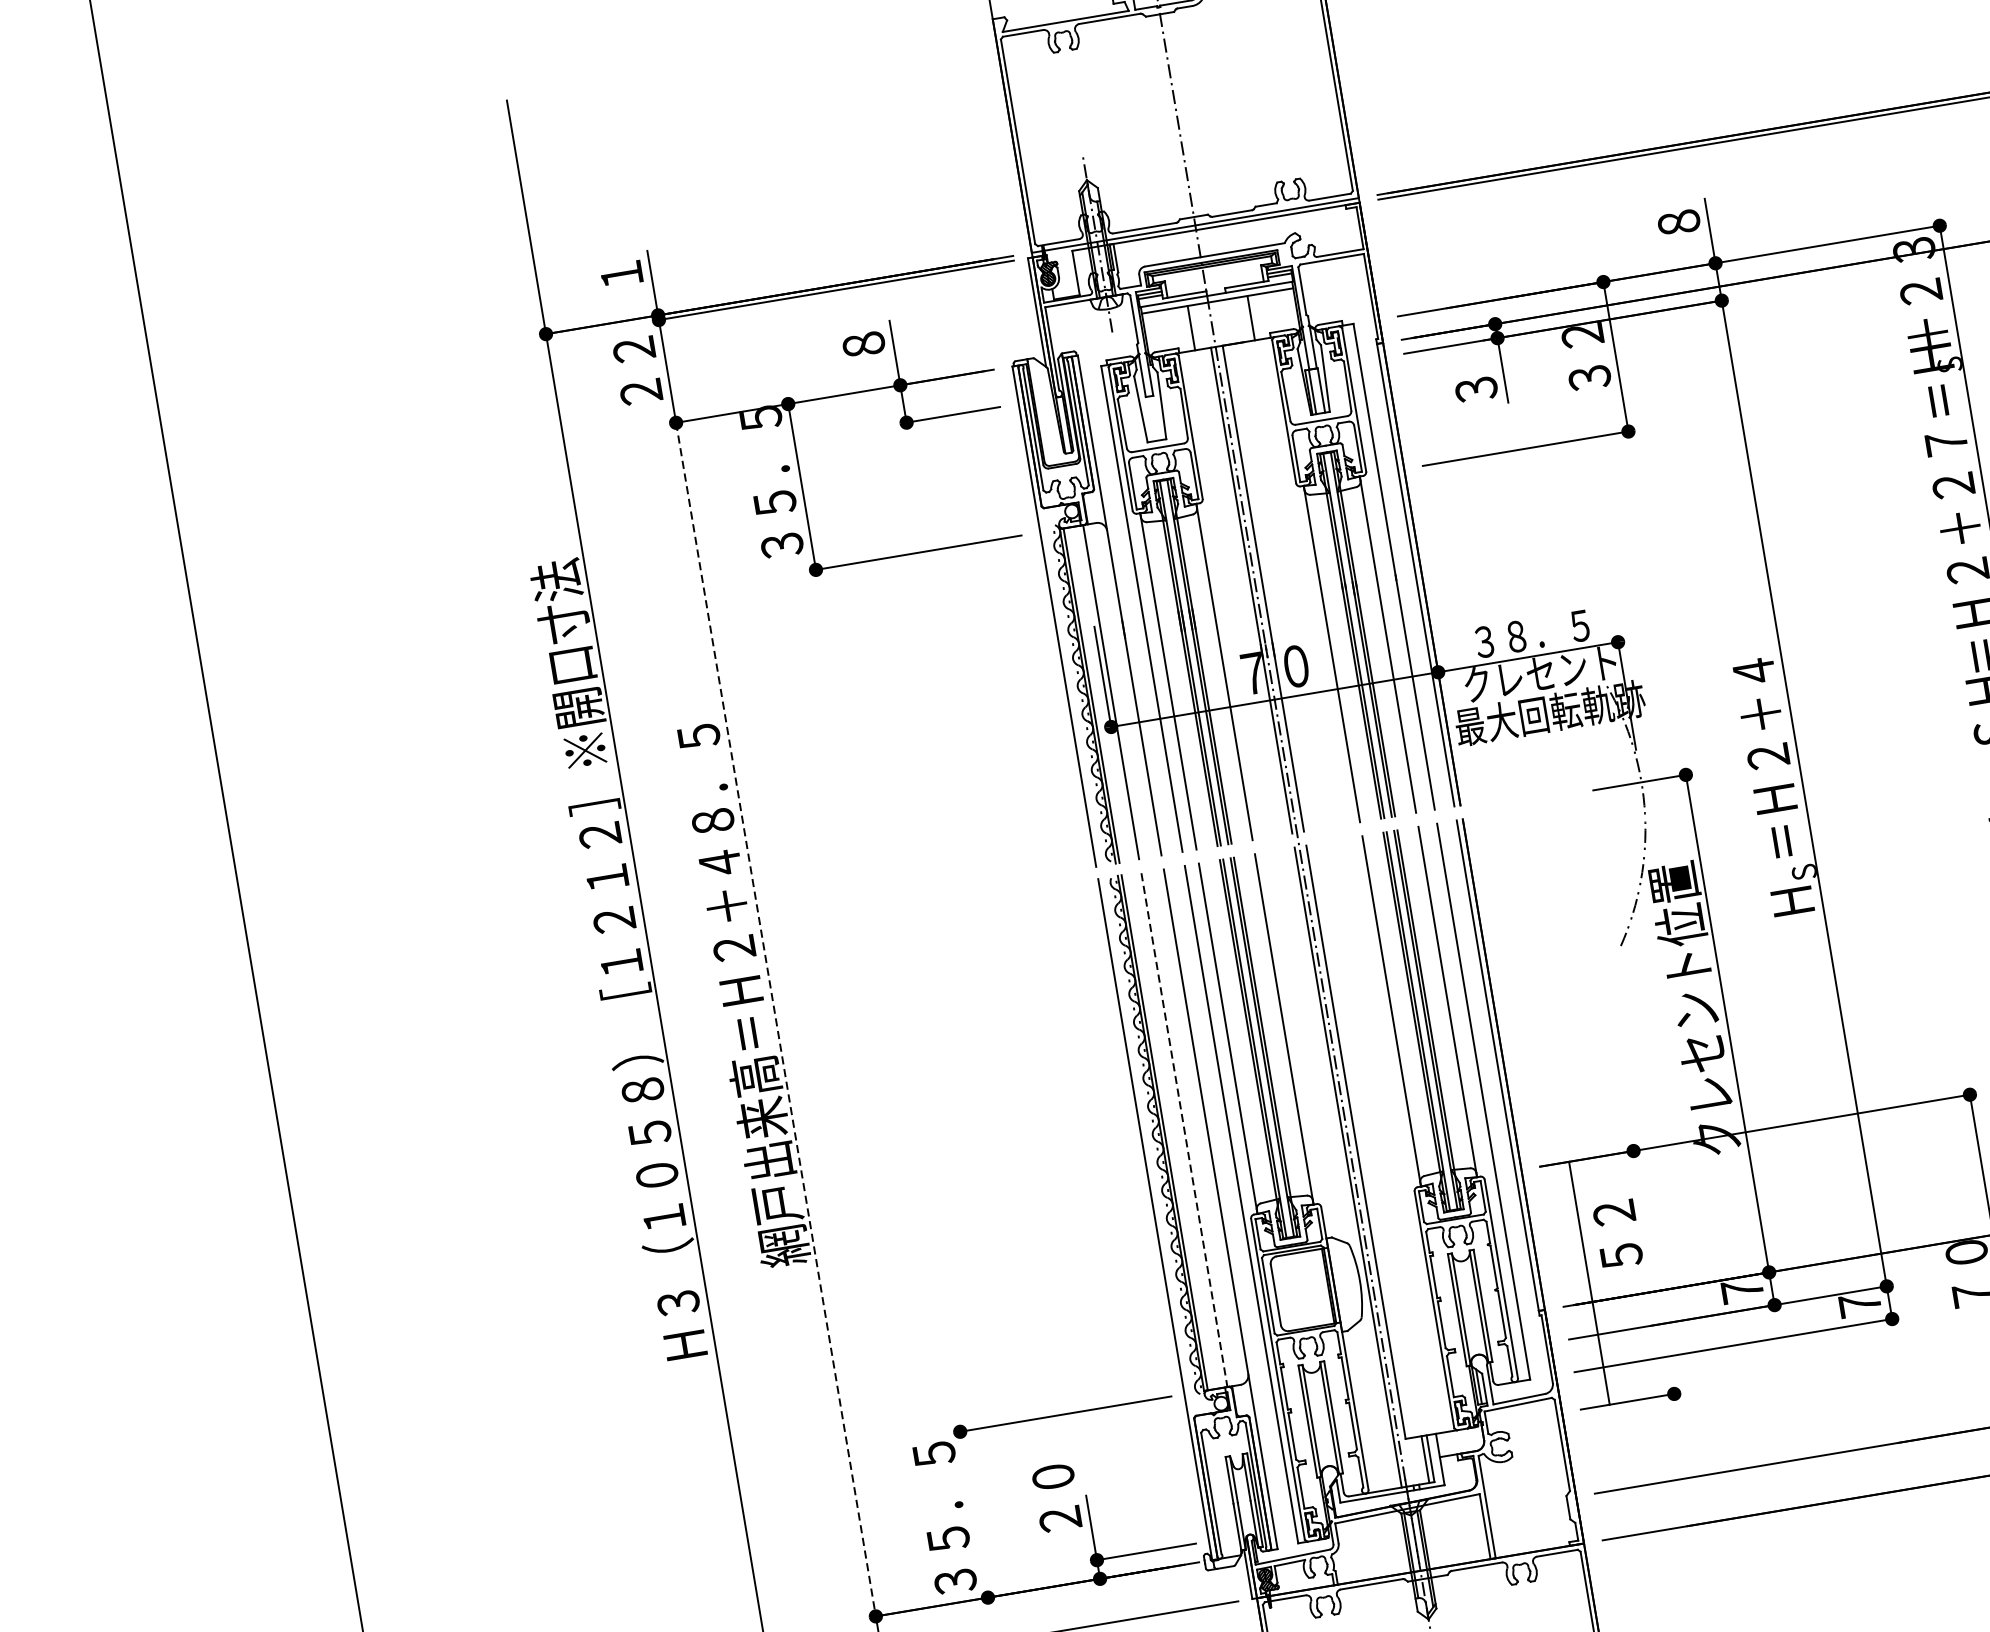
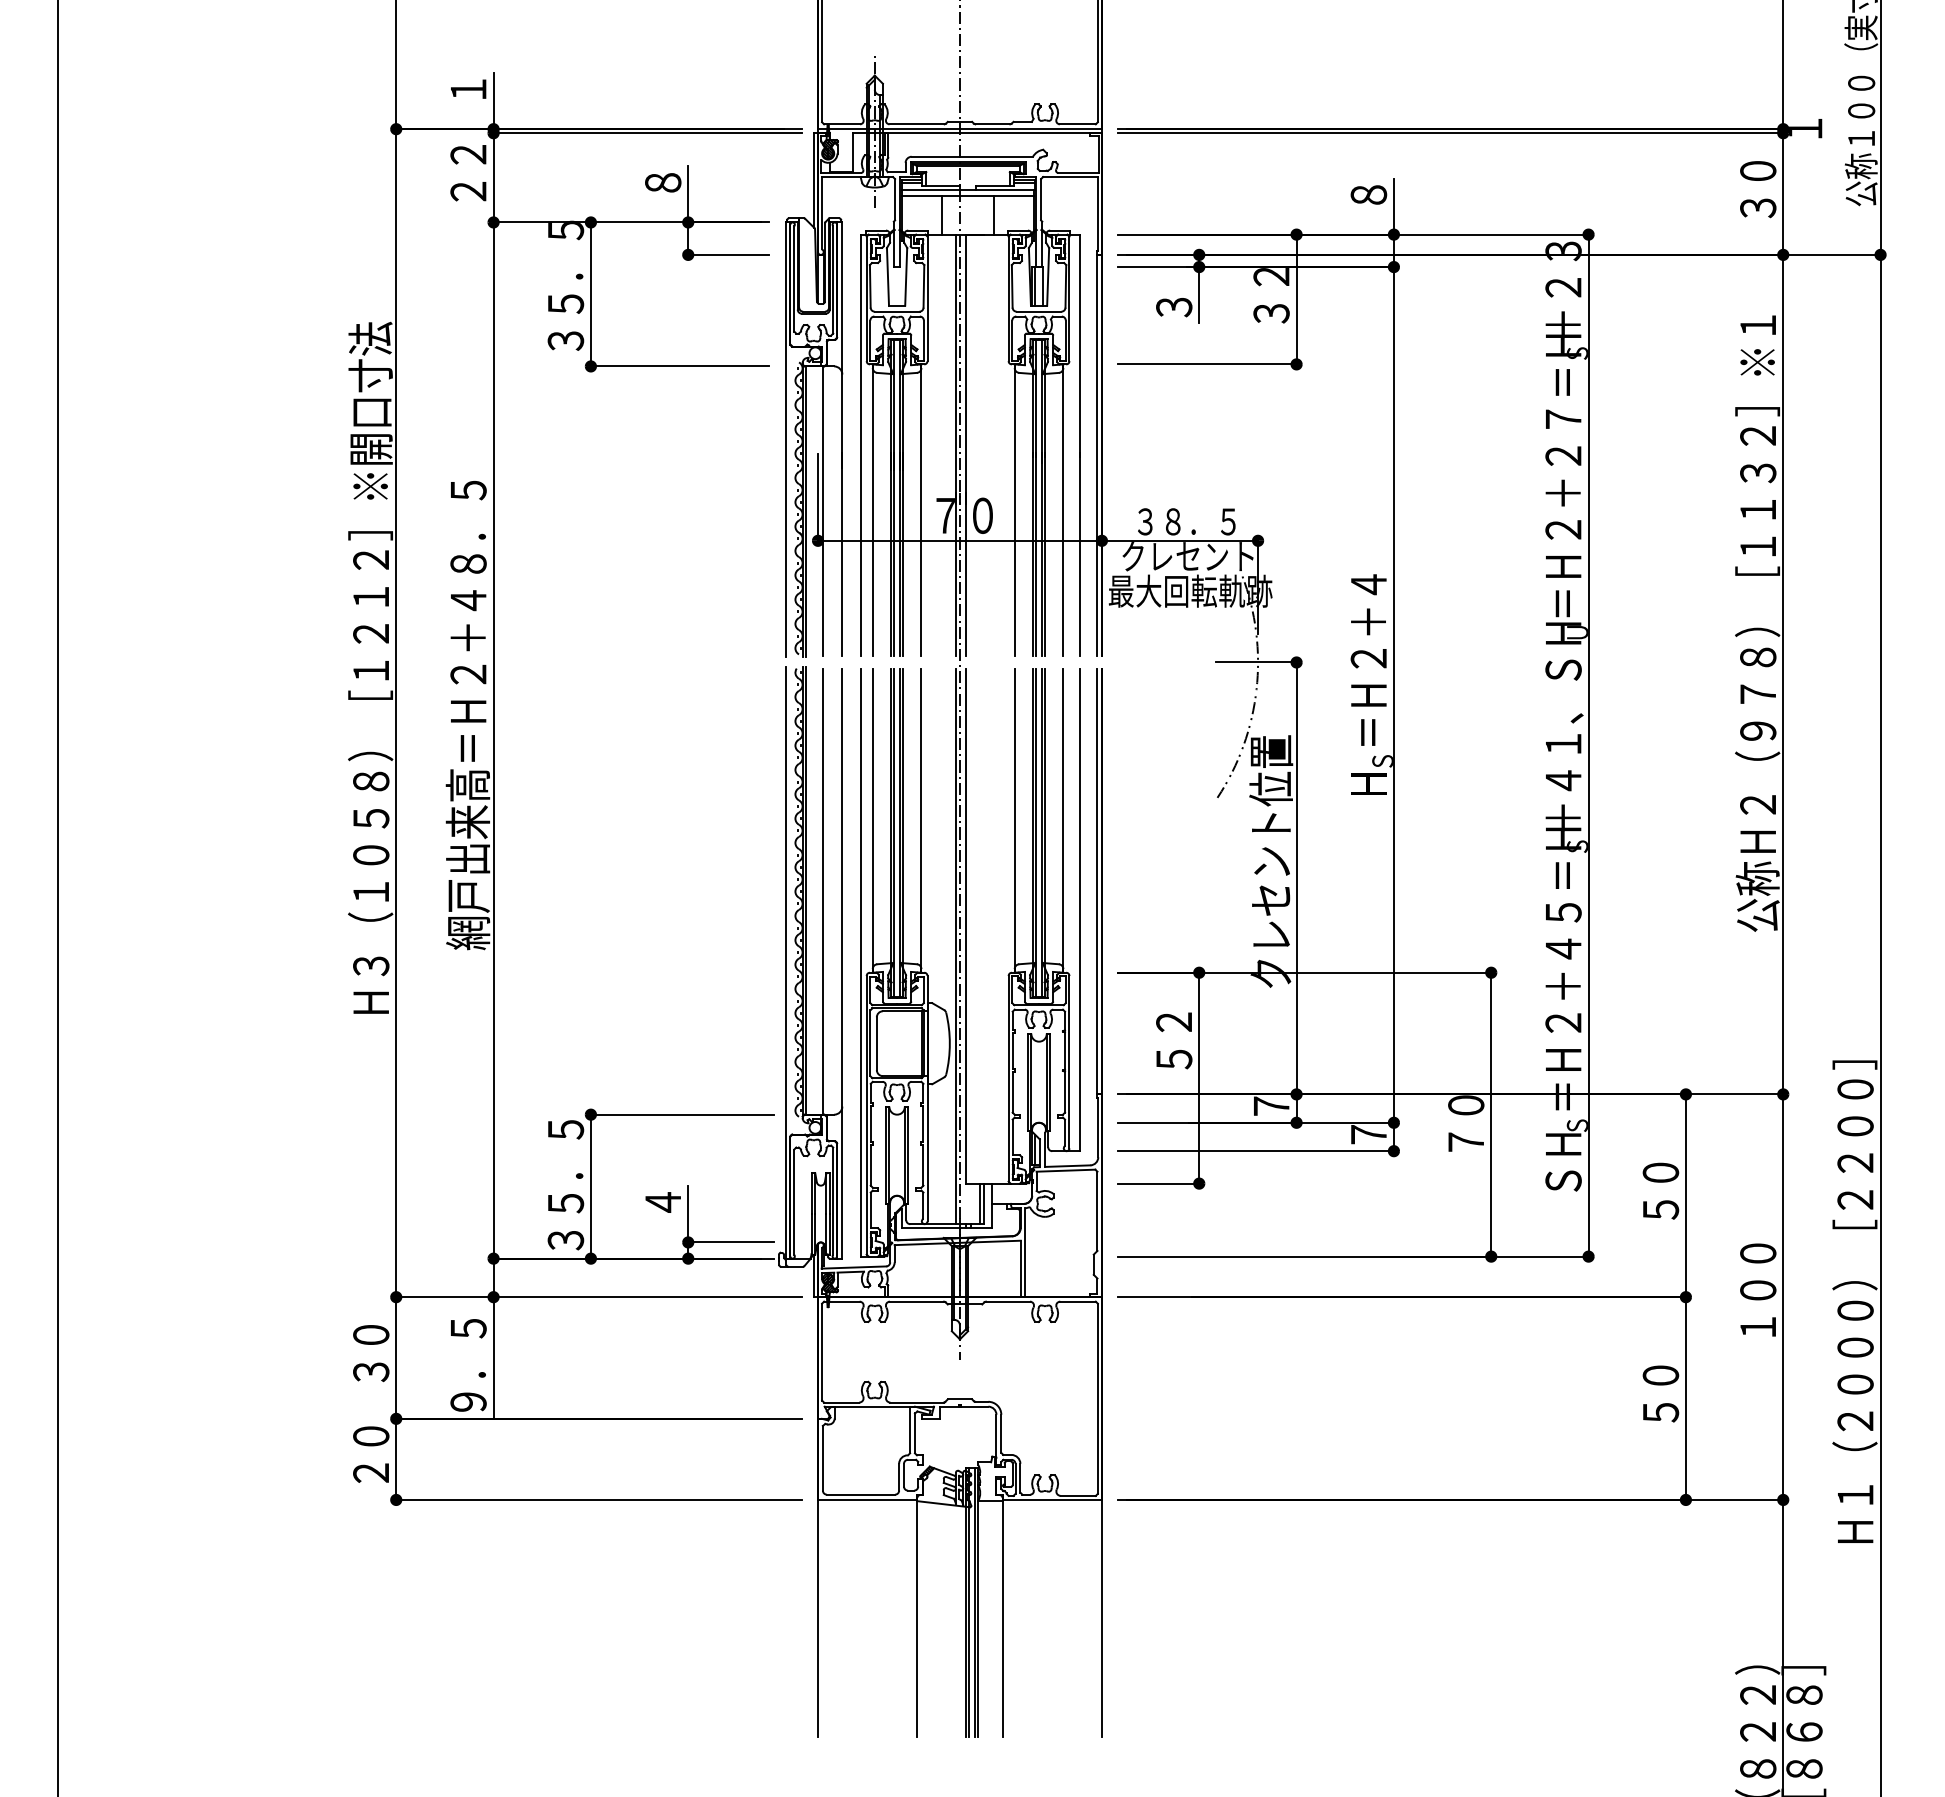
line: (776, 1020) -> (493, 741), dashed -> solid
line: (1184, 1131) -> (822, 892), dashed -> solid
line: (1589, 1282) -> (1199, 1077), moved
text: (1057, 1498) -> (663, 1184), ２０ -> ４
line: (973, 1514) -> (590, 1186), added

